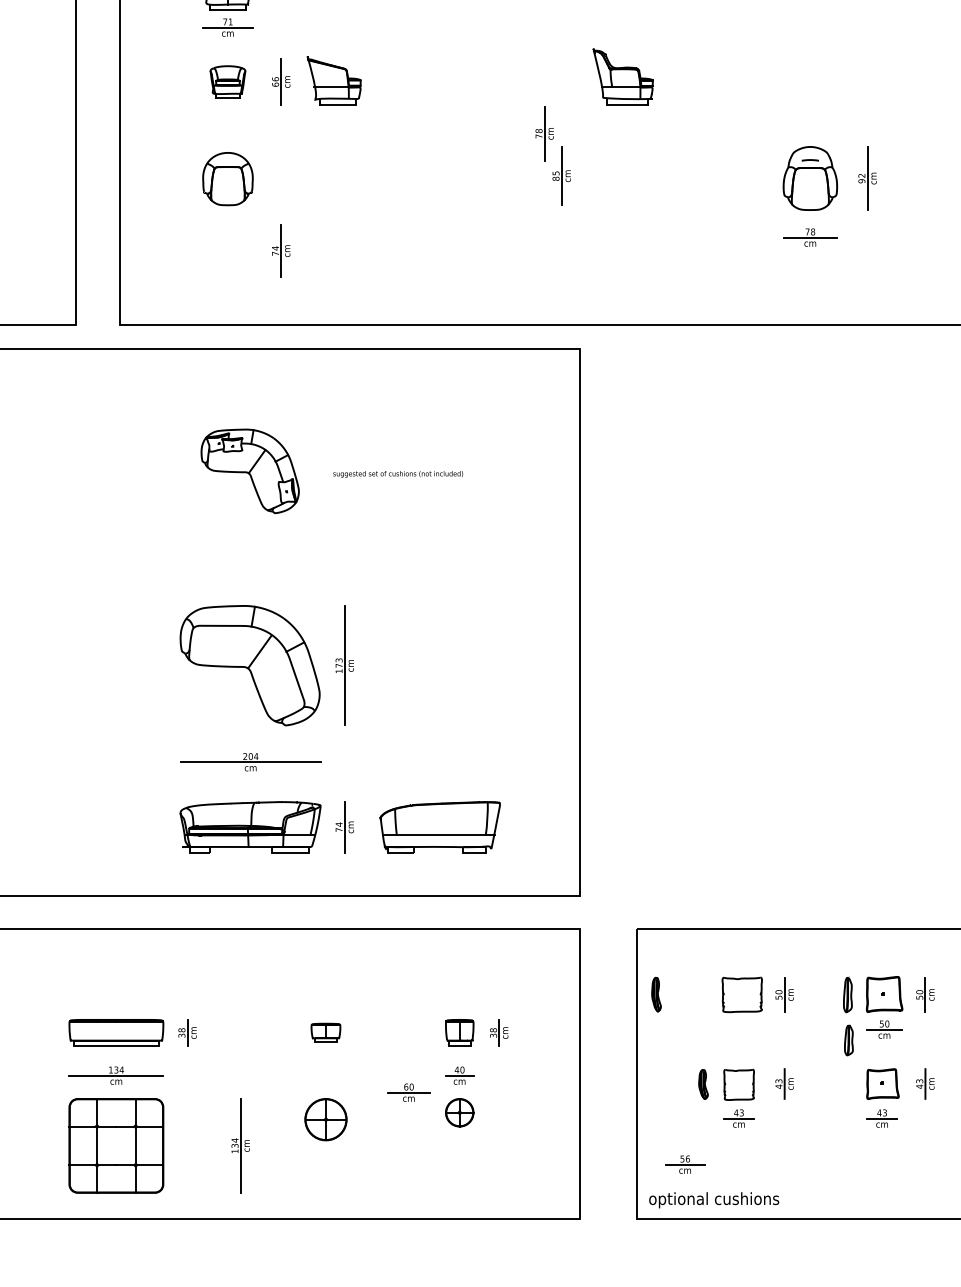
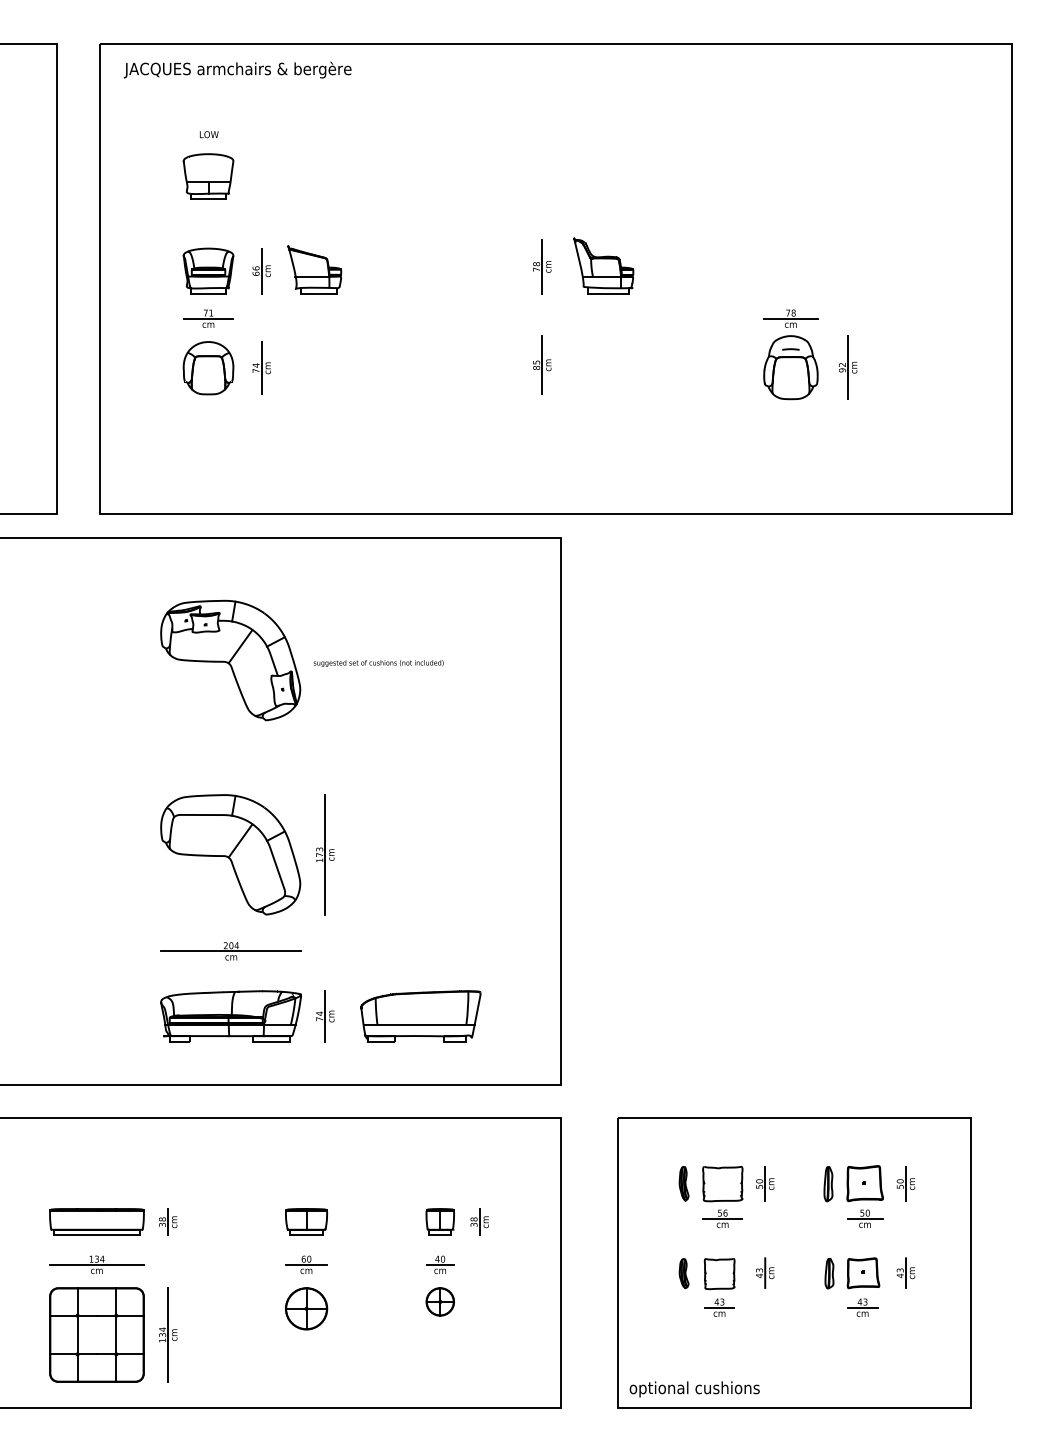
part: (227, 27) -> (208, 318), moved
part: (227, 81) -> (208, 270), size x1.43
part: (544, 133) -> (542, 266), moved
part: (809, 237) -> (790, 318), moved
part: (280, 250) -> (261, 367), moved
part: (249, 471) -> (230, 660), size x1.43
part: (655, 994) -> (683, 1183), moved
part: (325, 1032) -> (306, 1221), size x1.43
part: (848, 1040) -> (829, 1273), moved
part: (408, 1092) -> (306, 1264), moved
part: (240, 1145) -> (168, 1334), moved
part: (684, 1164) -> (722, 1218), moved

